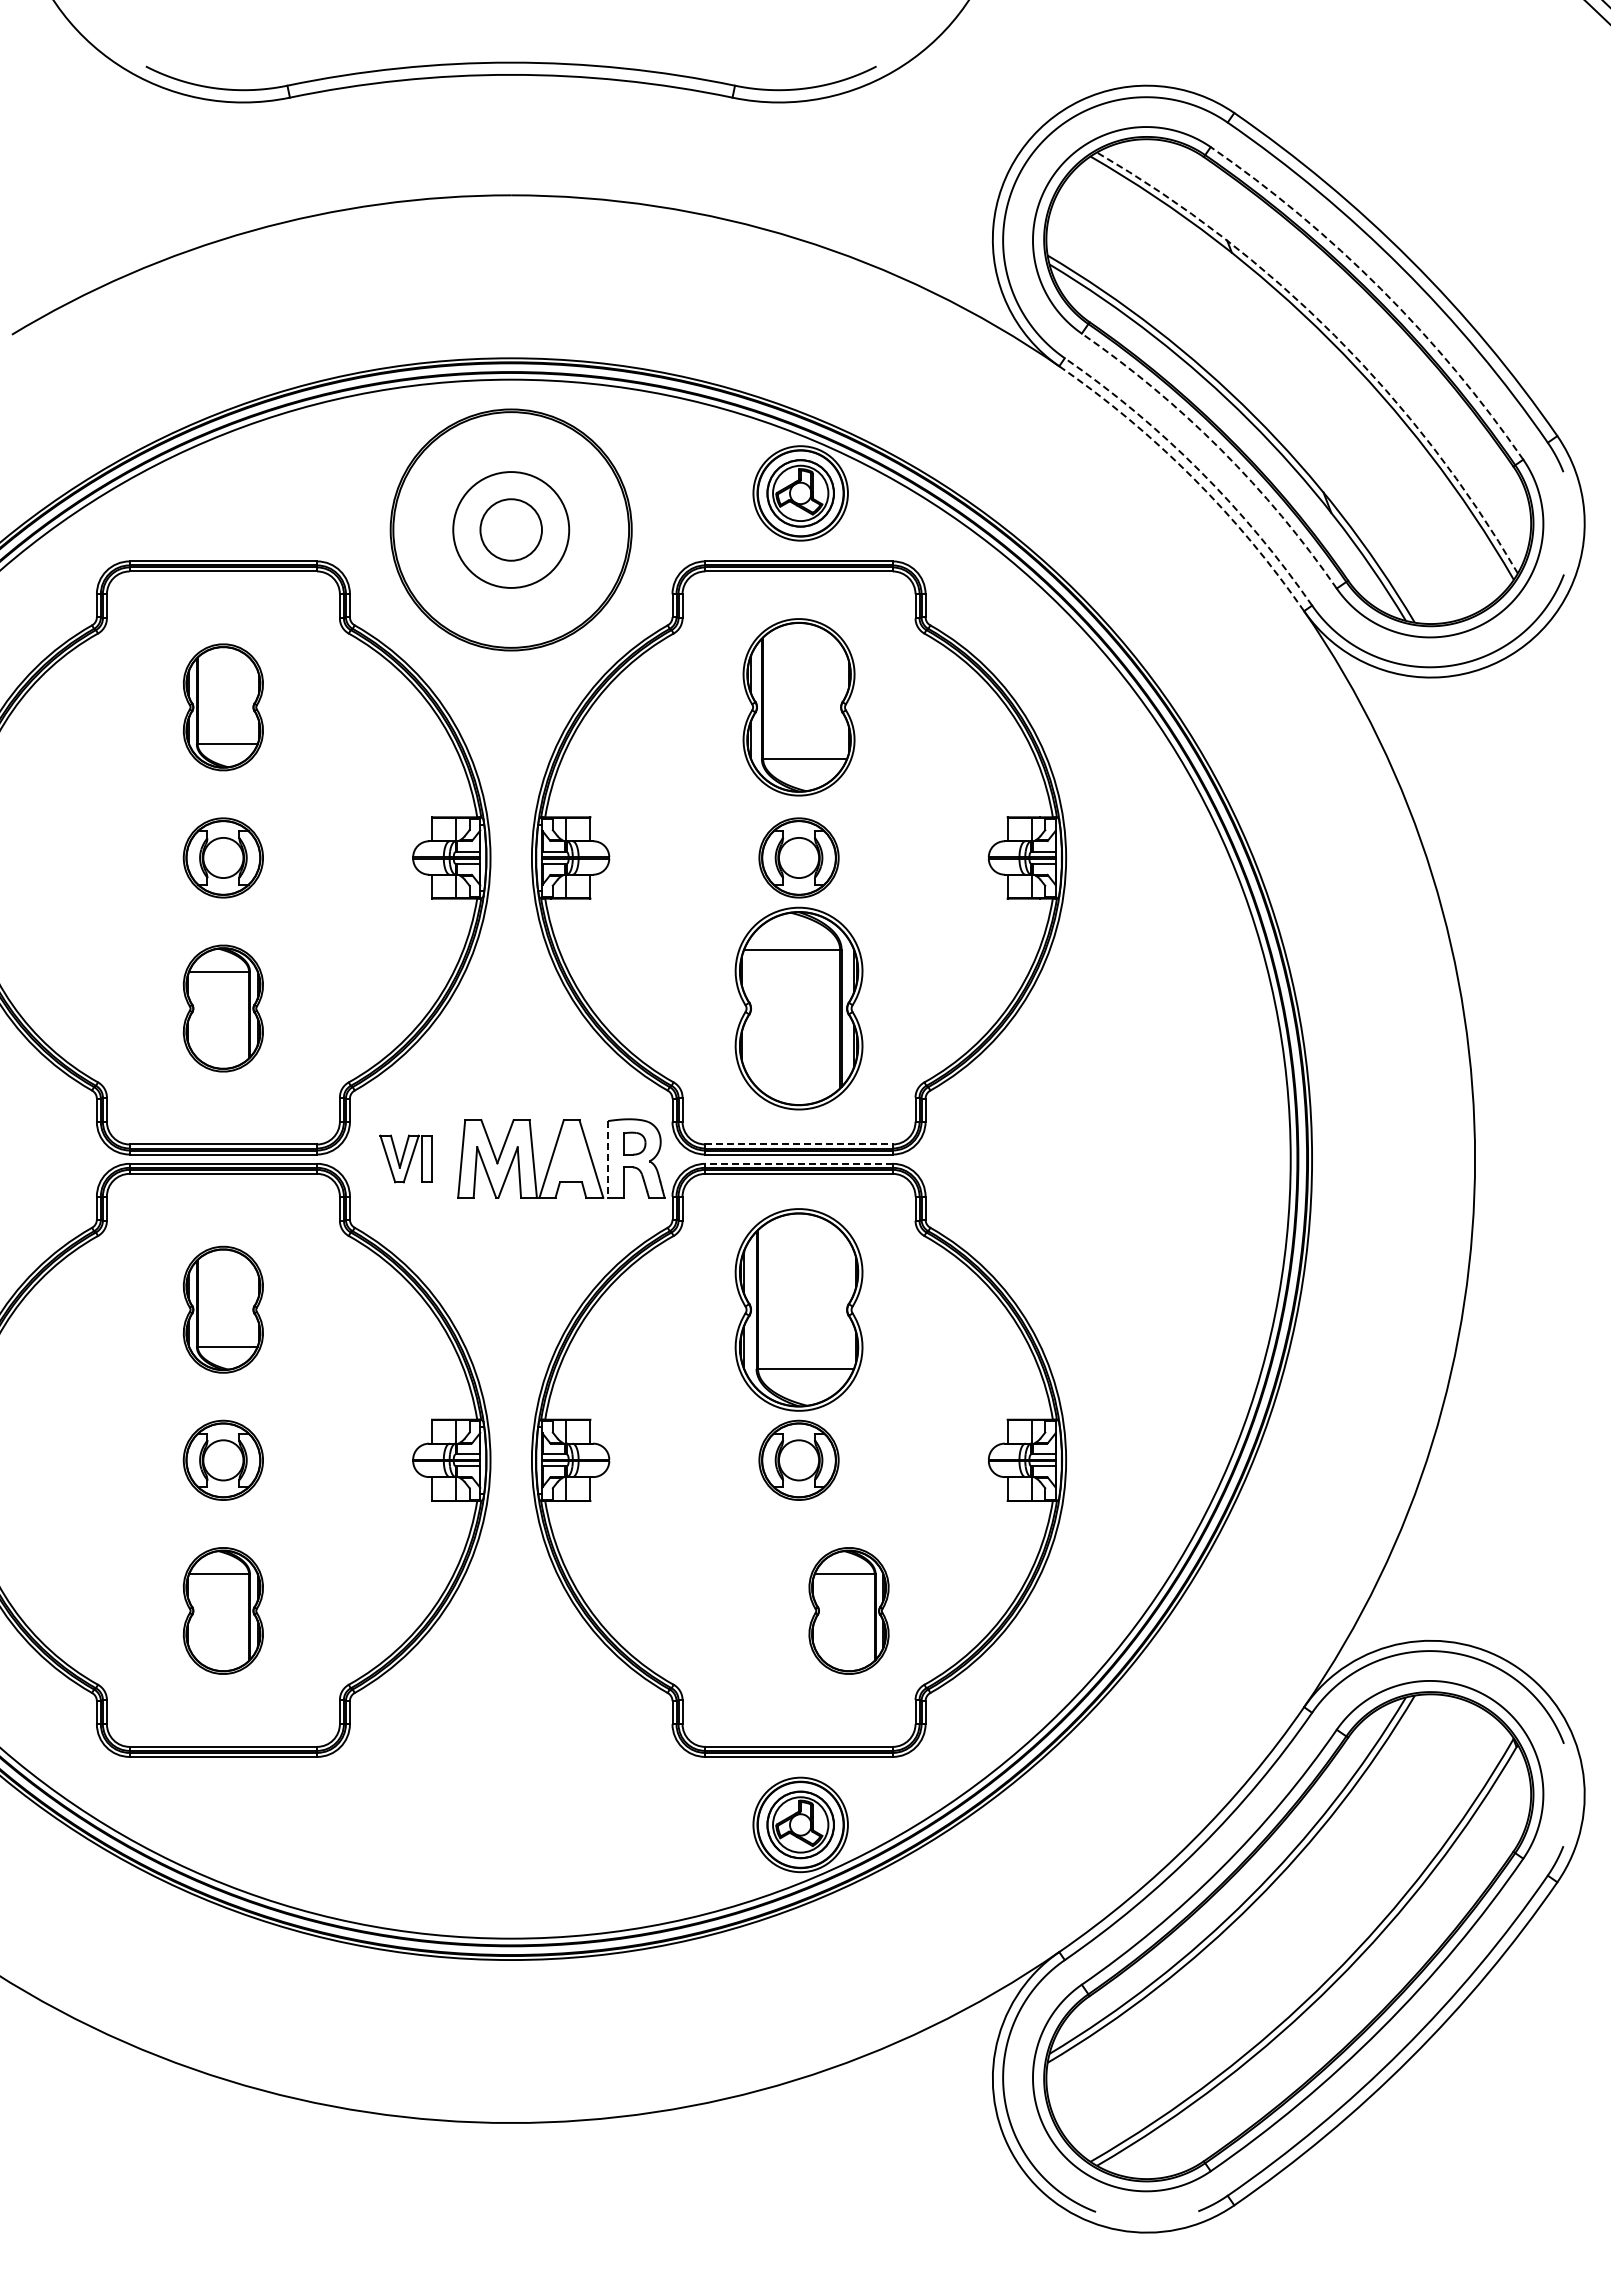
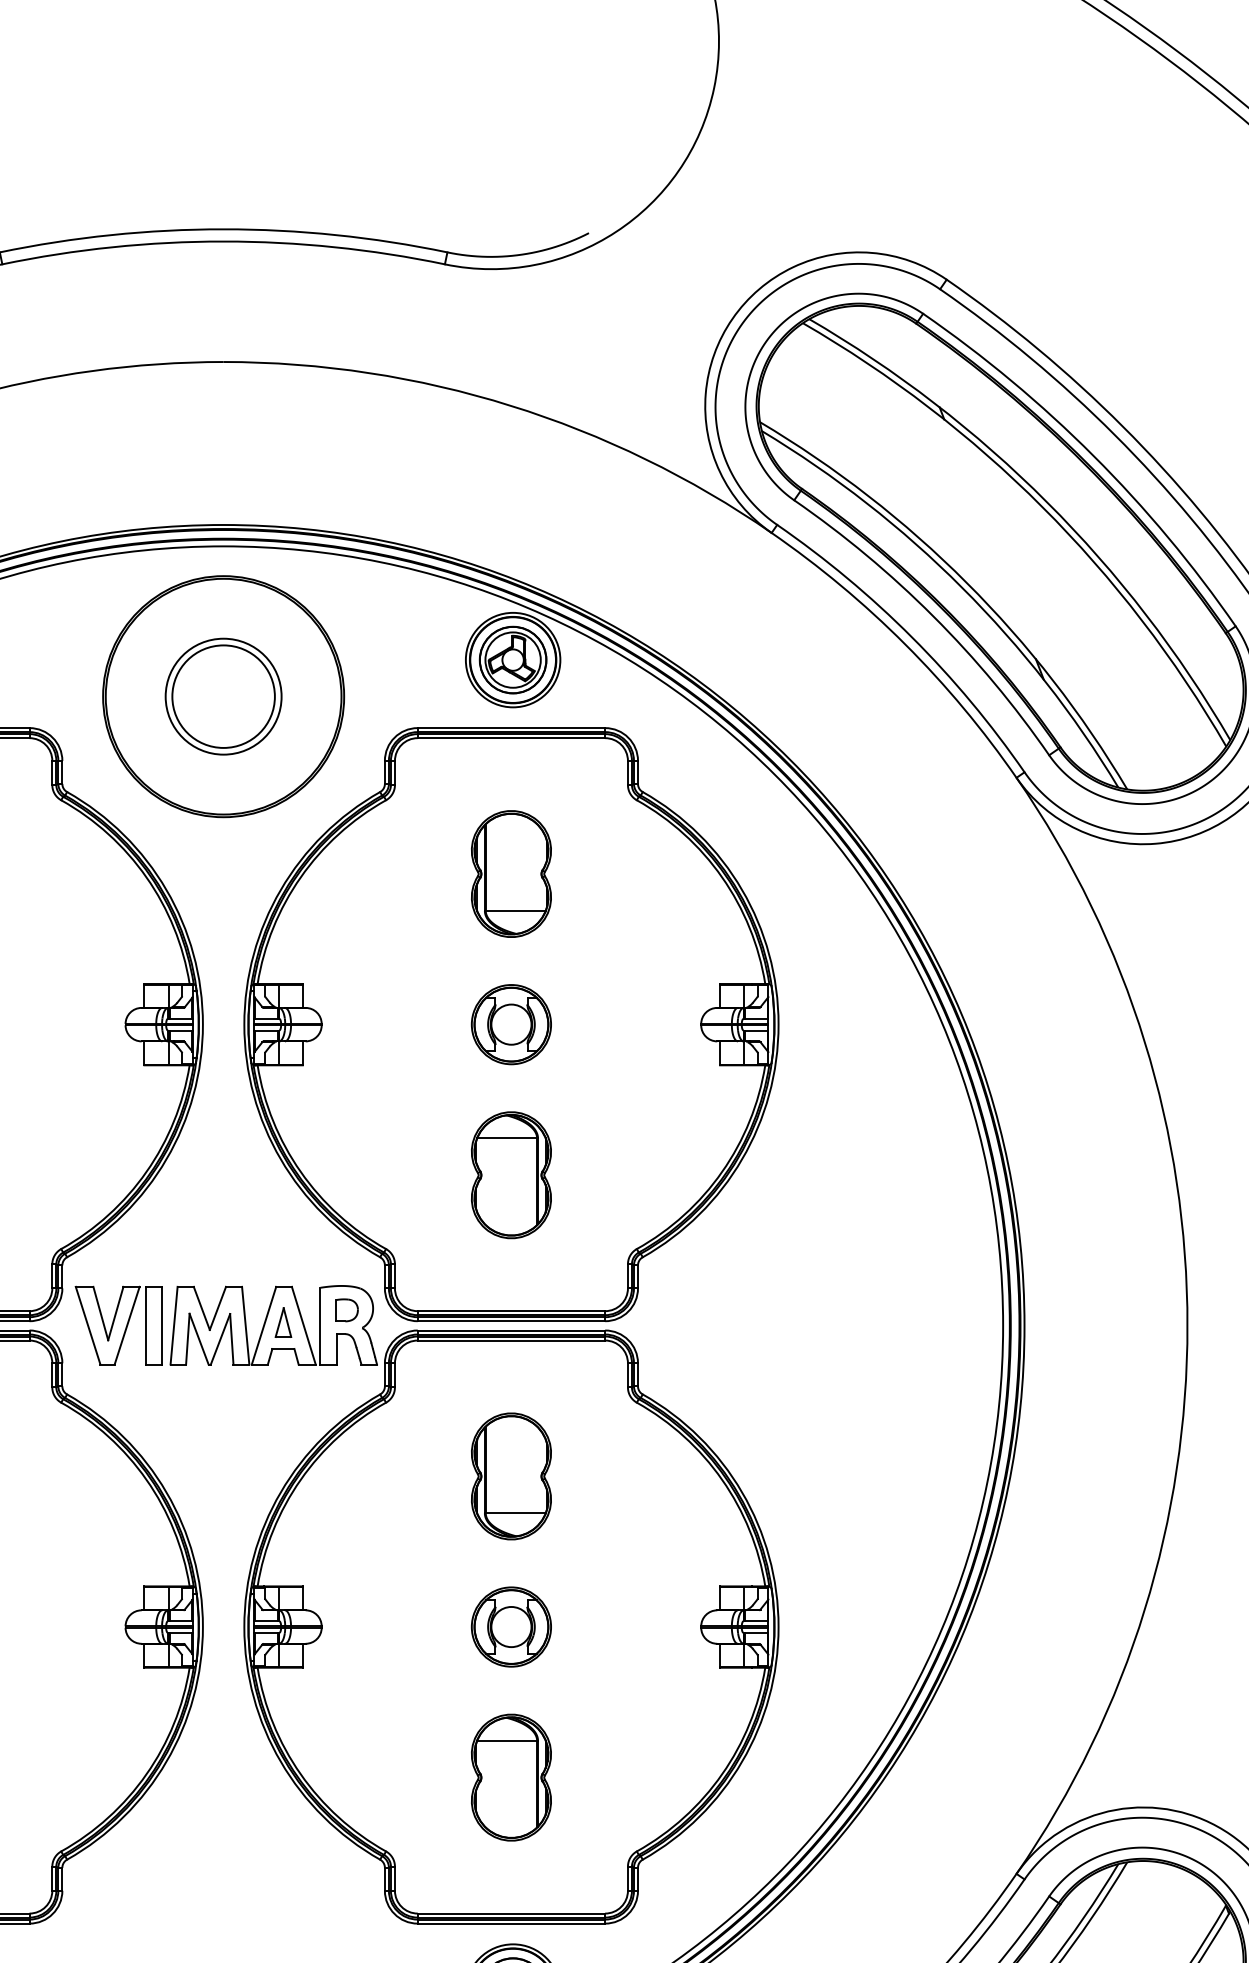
arc: (1381, 289) -> (1093, 456), dashed -> solid
arc: (1334, 335) -> (1046, 502), dashed -> solid
arc: (1220, 449) -> (932, 616), dashed -> solid
arc: (1199, 470) -> (911, 637), dashed -> solid
arc: (1192, 477) -> (904, 644), dashed -> solid
circle: (510, 529) -> (222, 696), size x1.67
part: (798, 707) -> (510, 874), size x0.71
part: (798, 1008) -> (510, 1175), size x0.62
line: (799, 1144) -> (511, 1311), dashed -> solid
part: (570, 1155) -> (282, 1322), added
part: (405, 1158) -> (117, 1325), size x1.67
line: (608, 1159) -> (320, 1326), dashed -> solid
line: (799, 1163) -> (511, 1330), dashed -> solid
part: (798, 1309) -> (510, 1476), size x0.62
part: (848, 1610) -> (510, 1777), moved

